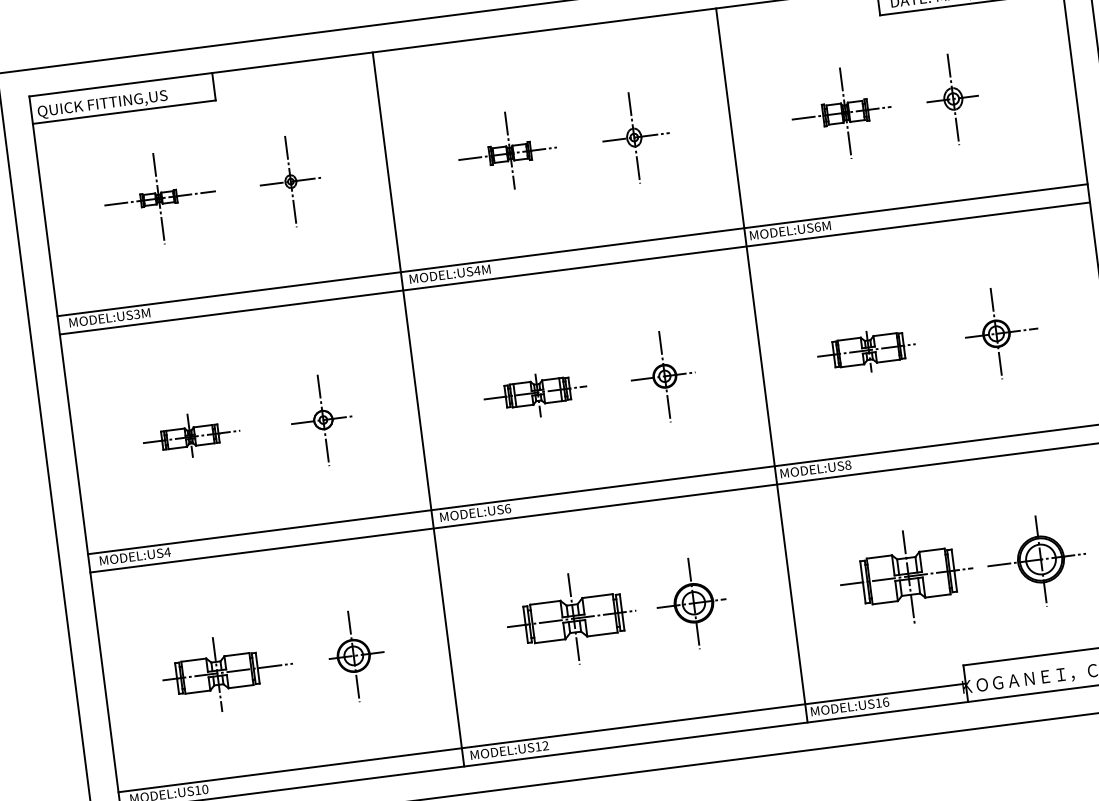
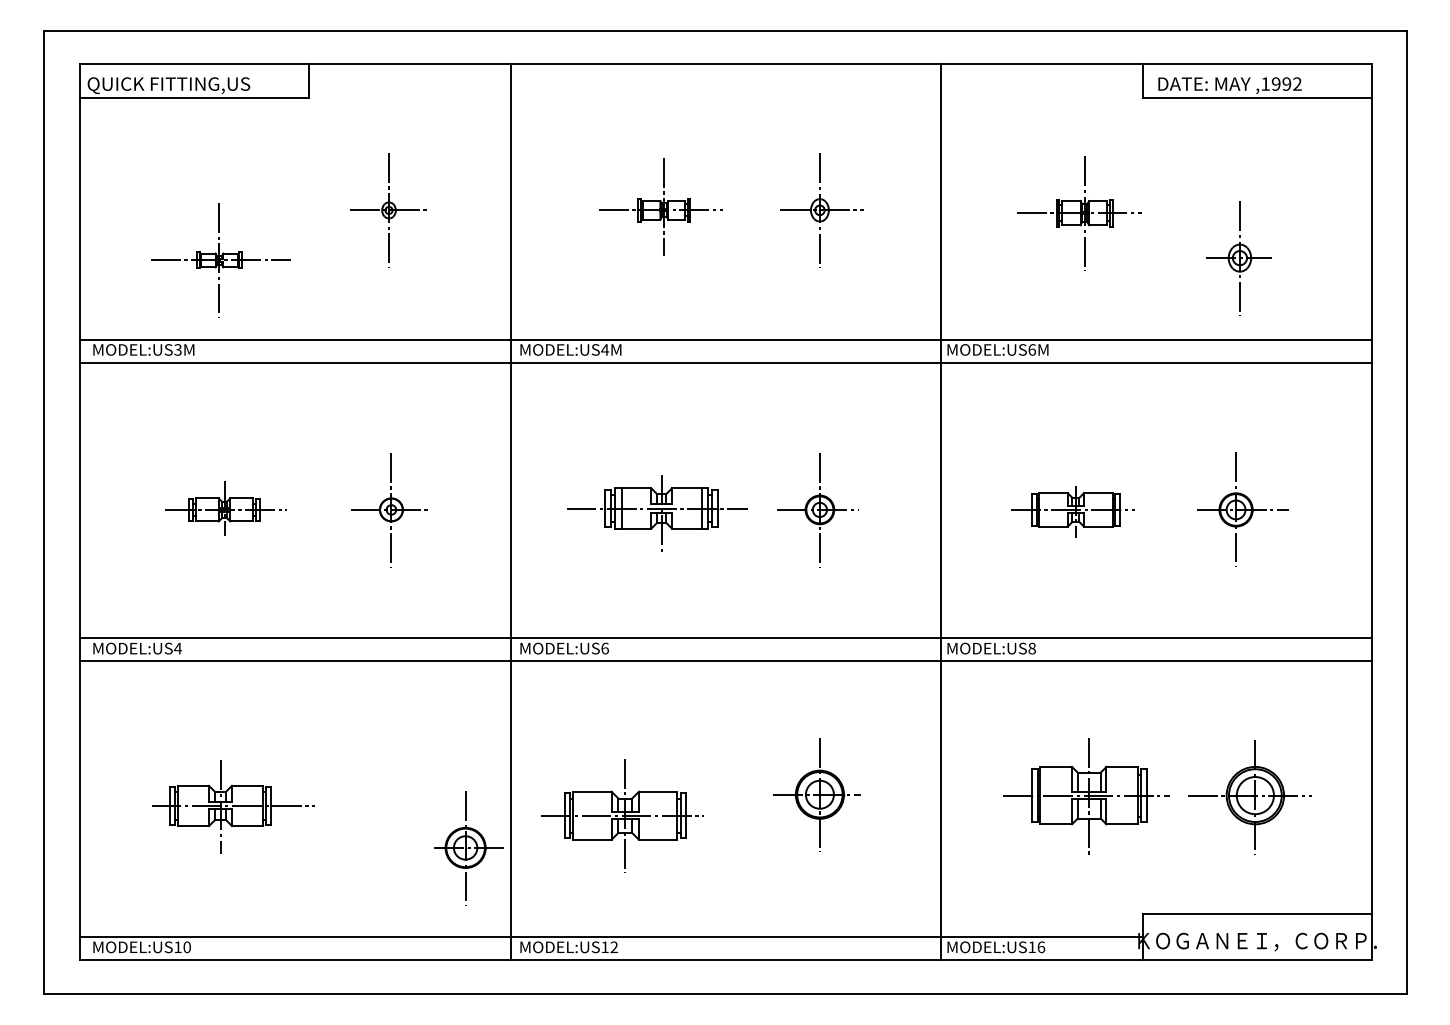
part: (952, 99) -> (1238, 258), moved
part: (159, 198) -> (220, 260), moved
part: (535, 395) -> (657, 513), size x1.4
part: (571, 618) -> (622, 815), moved
part: (356, 656) -> (468, 848), moved

